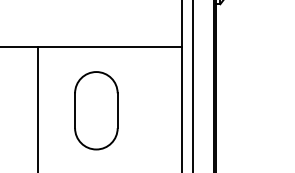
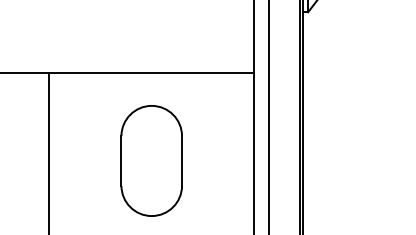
part: (96, 110) -> (151, 160), moved

